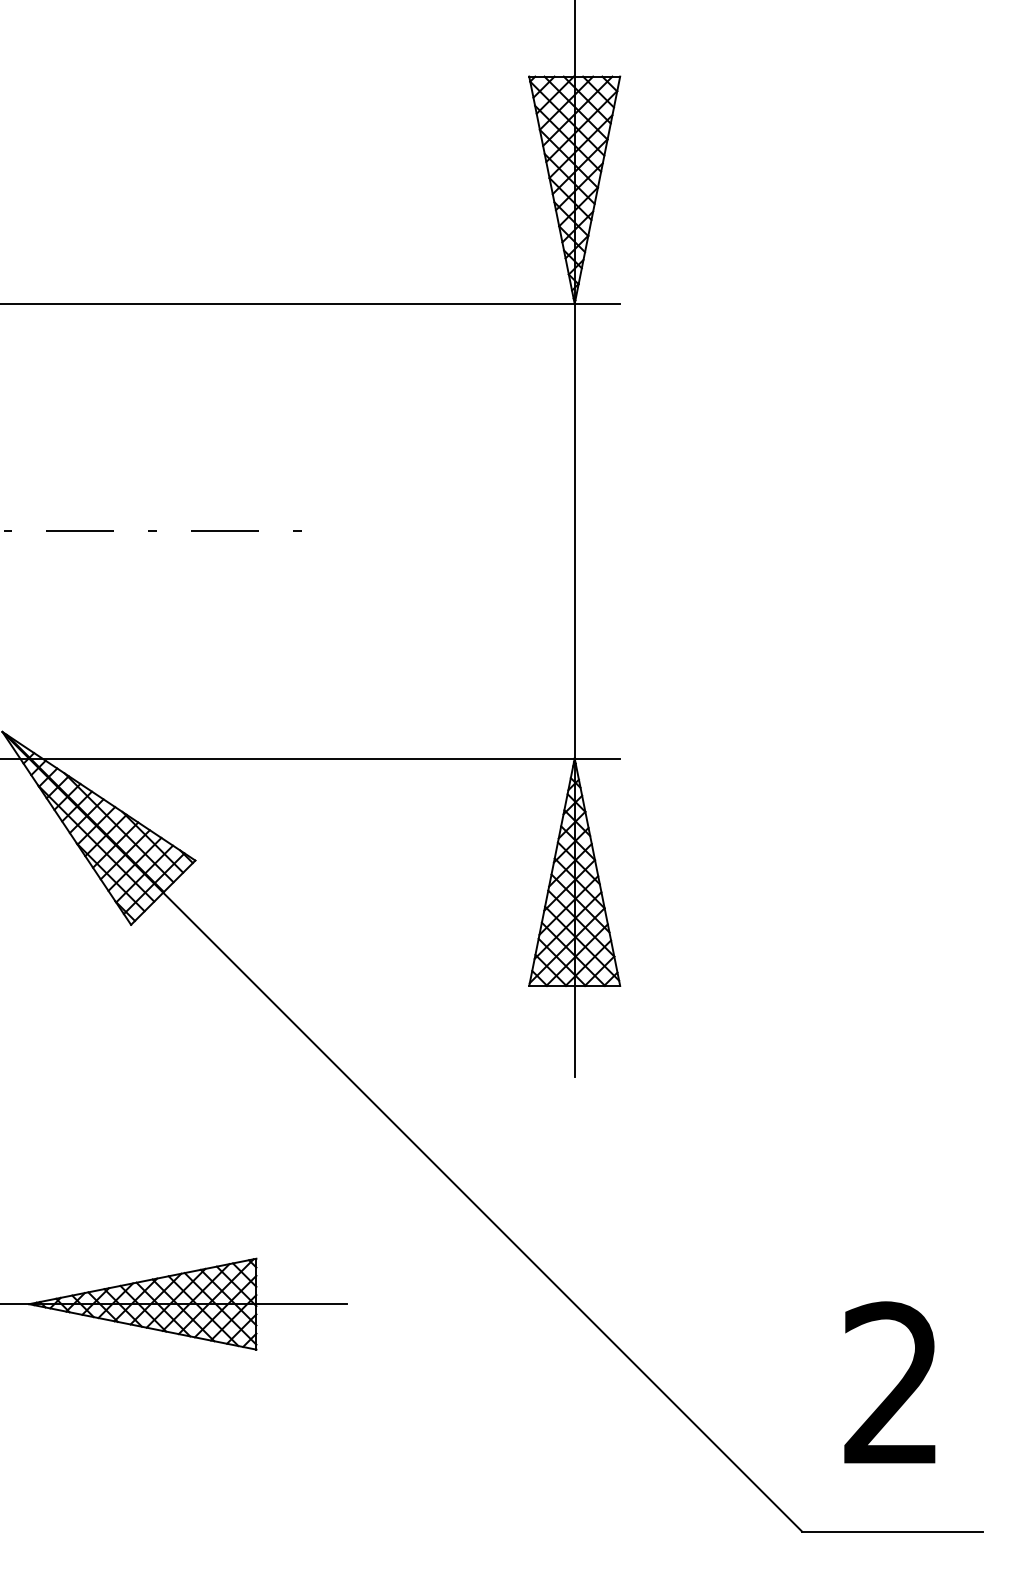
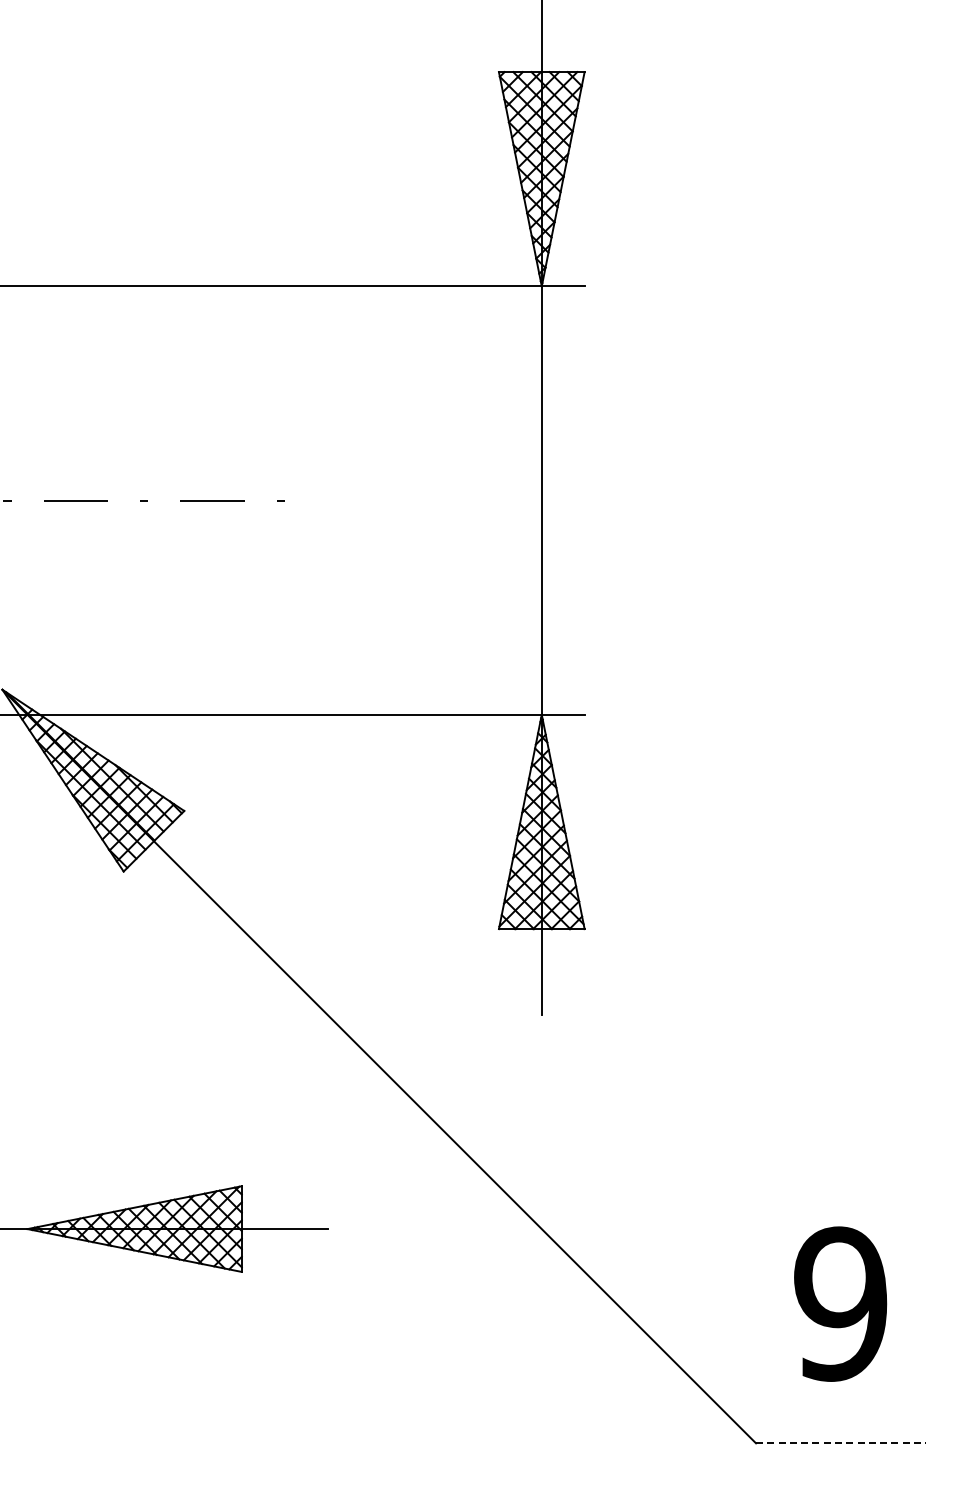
text: (891, 1383) -> (840, 1303), 2 -> 9
line: (892, 1531) -> (841, 1443), solid -> dashed

